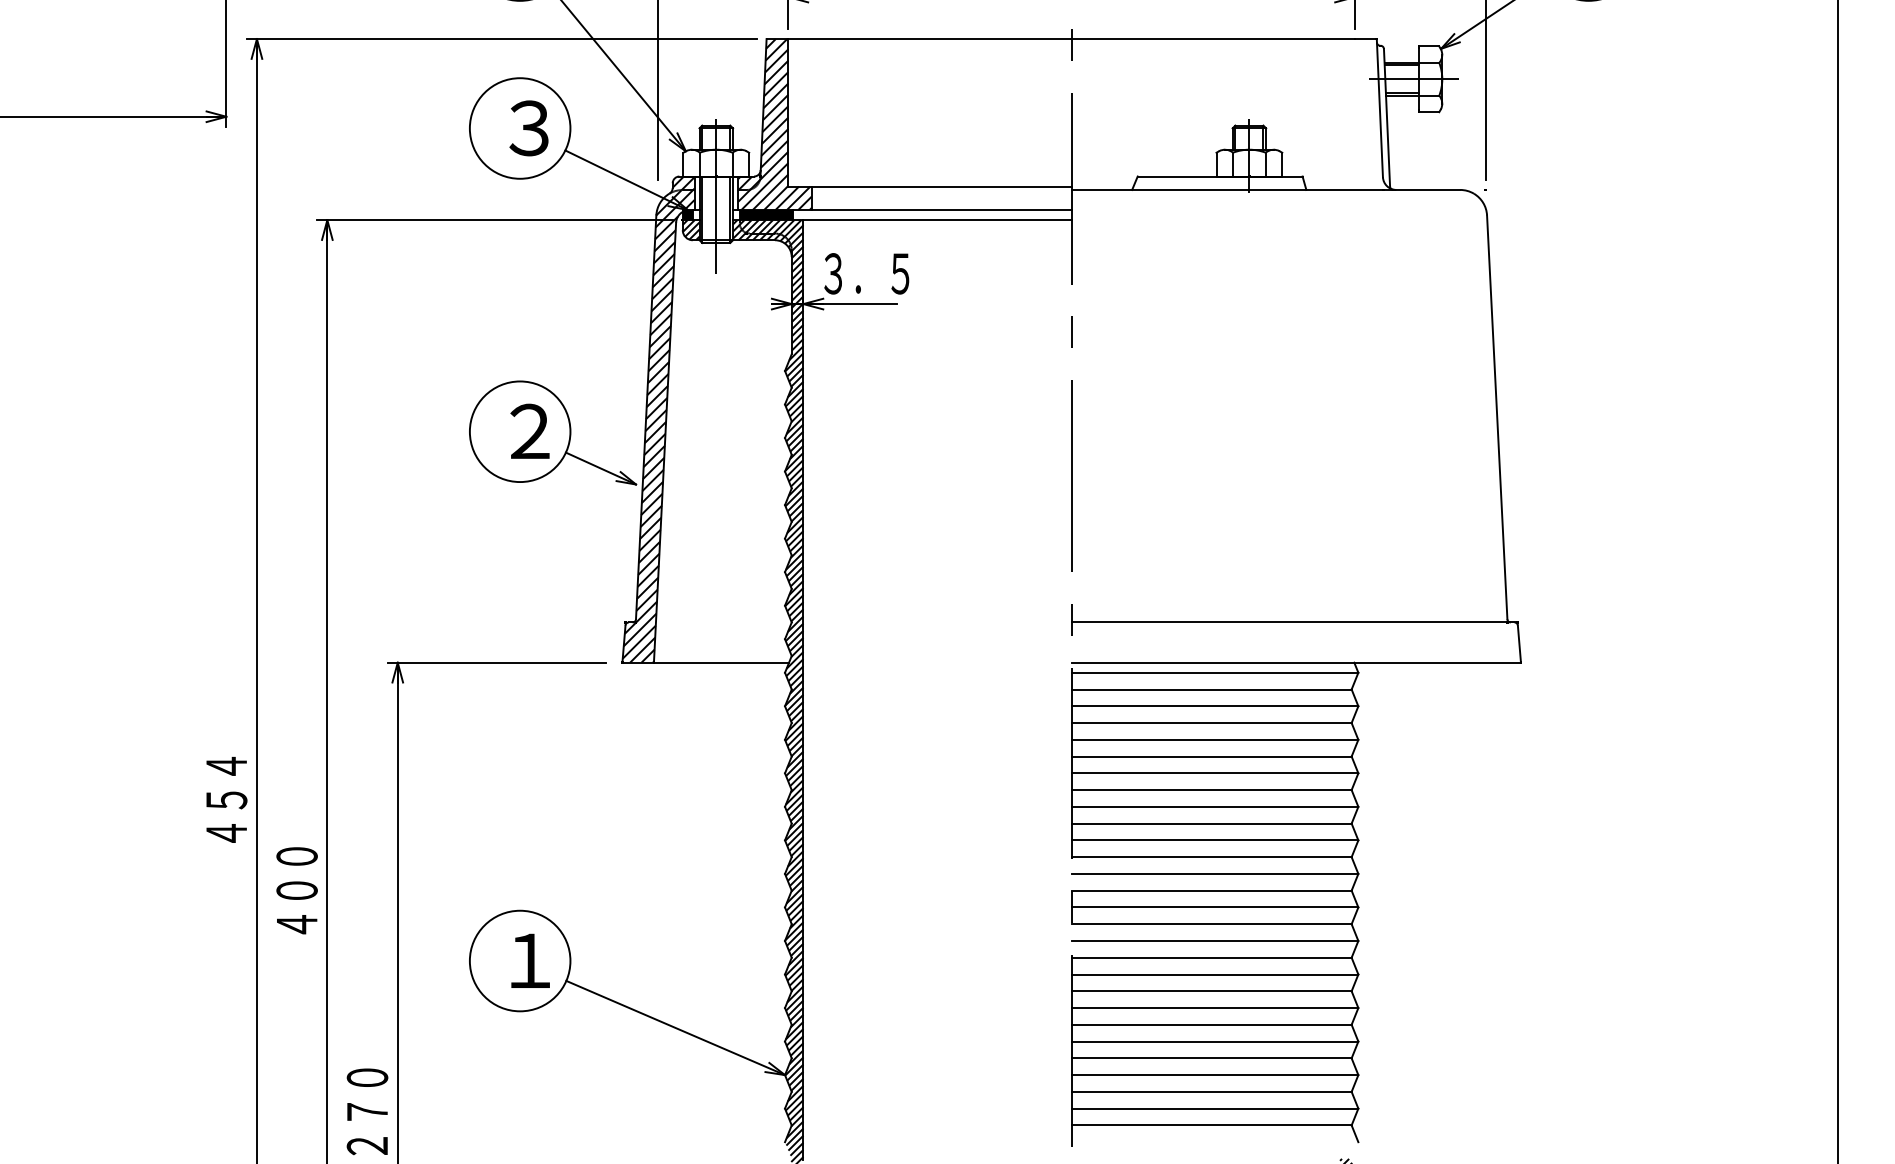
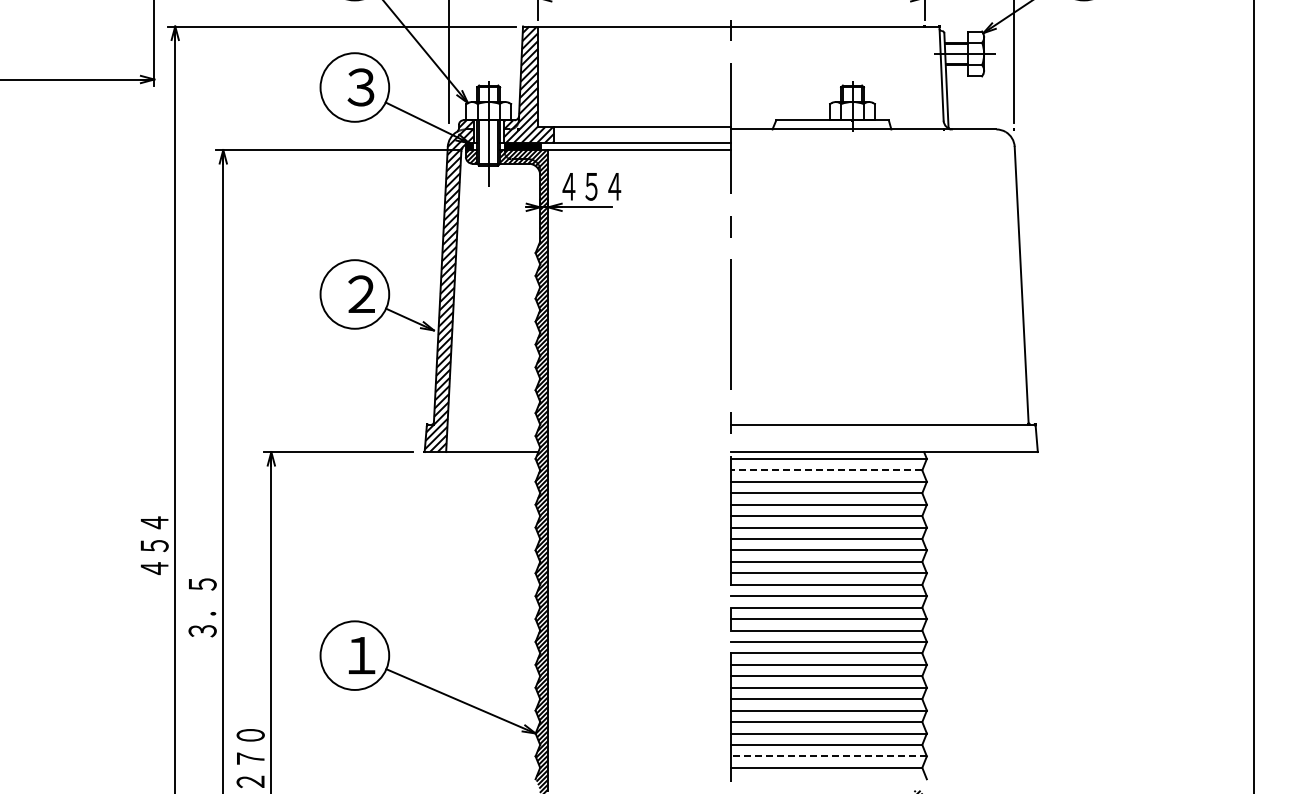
text: (866, 273) -> (591, 186), ３．５ -> ４５４
line: (1211, 689) -> (826, 470), solid -> dashed
text: (296, 890) -> (202, 607), ４００ -> ３．５
line: (1215, 1108) -> (829, 756), solid -> dashed

